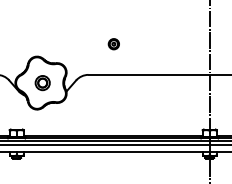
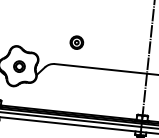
part: (113, 44) -> (76, 42), size x1.6

